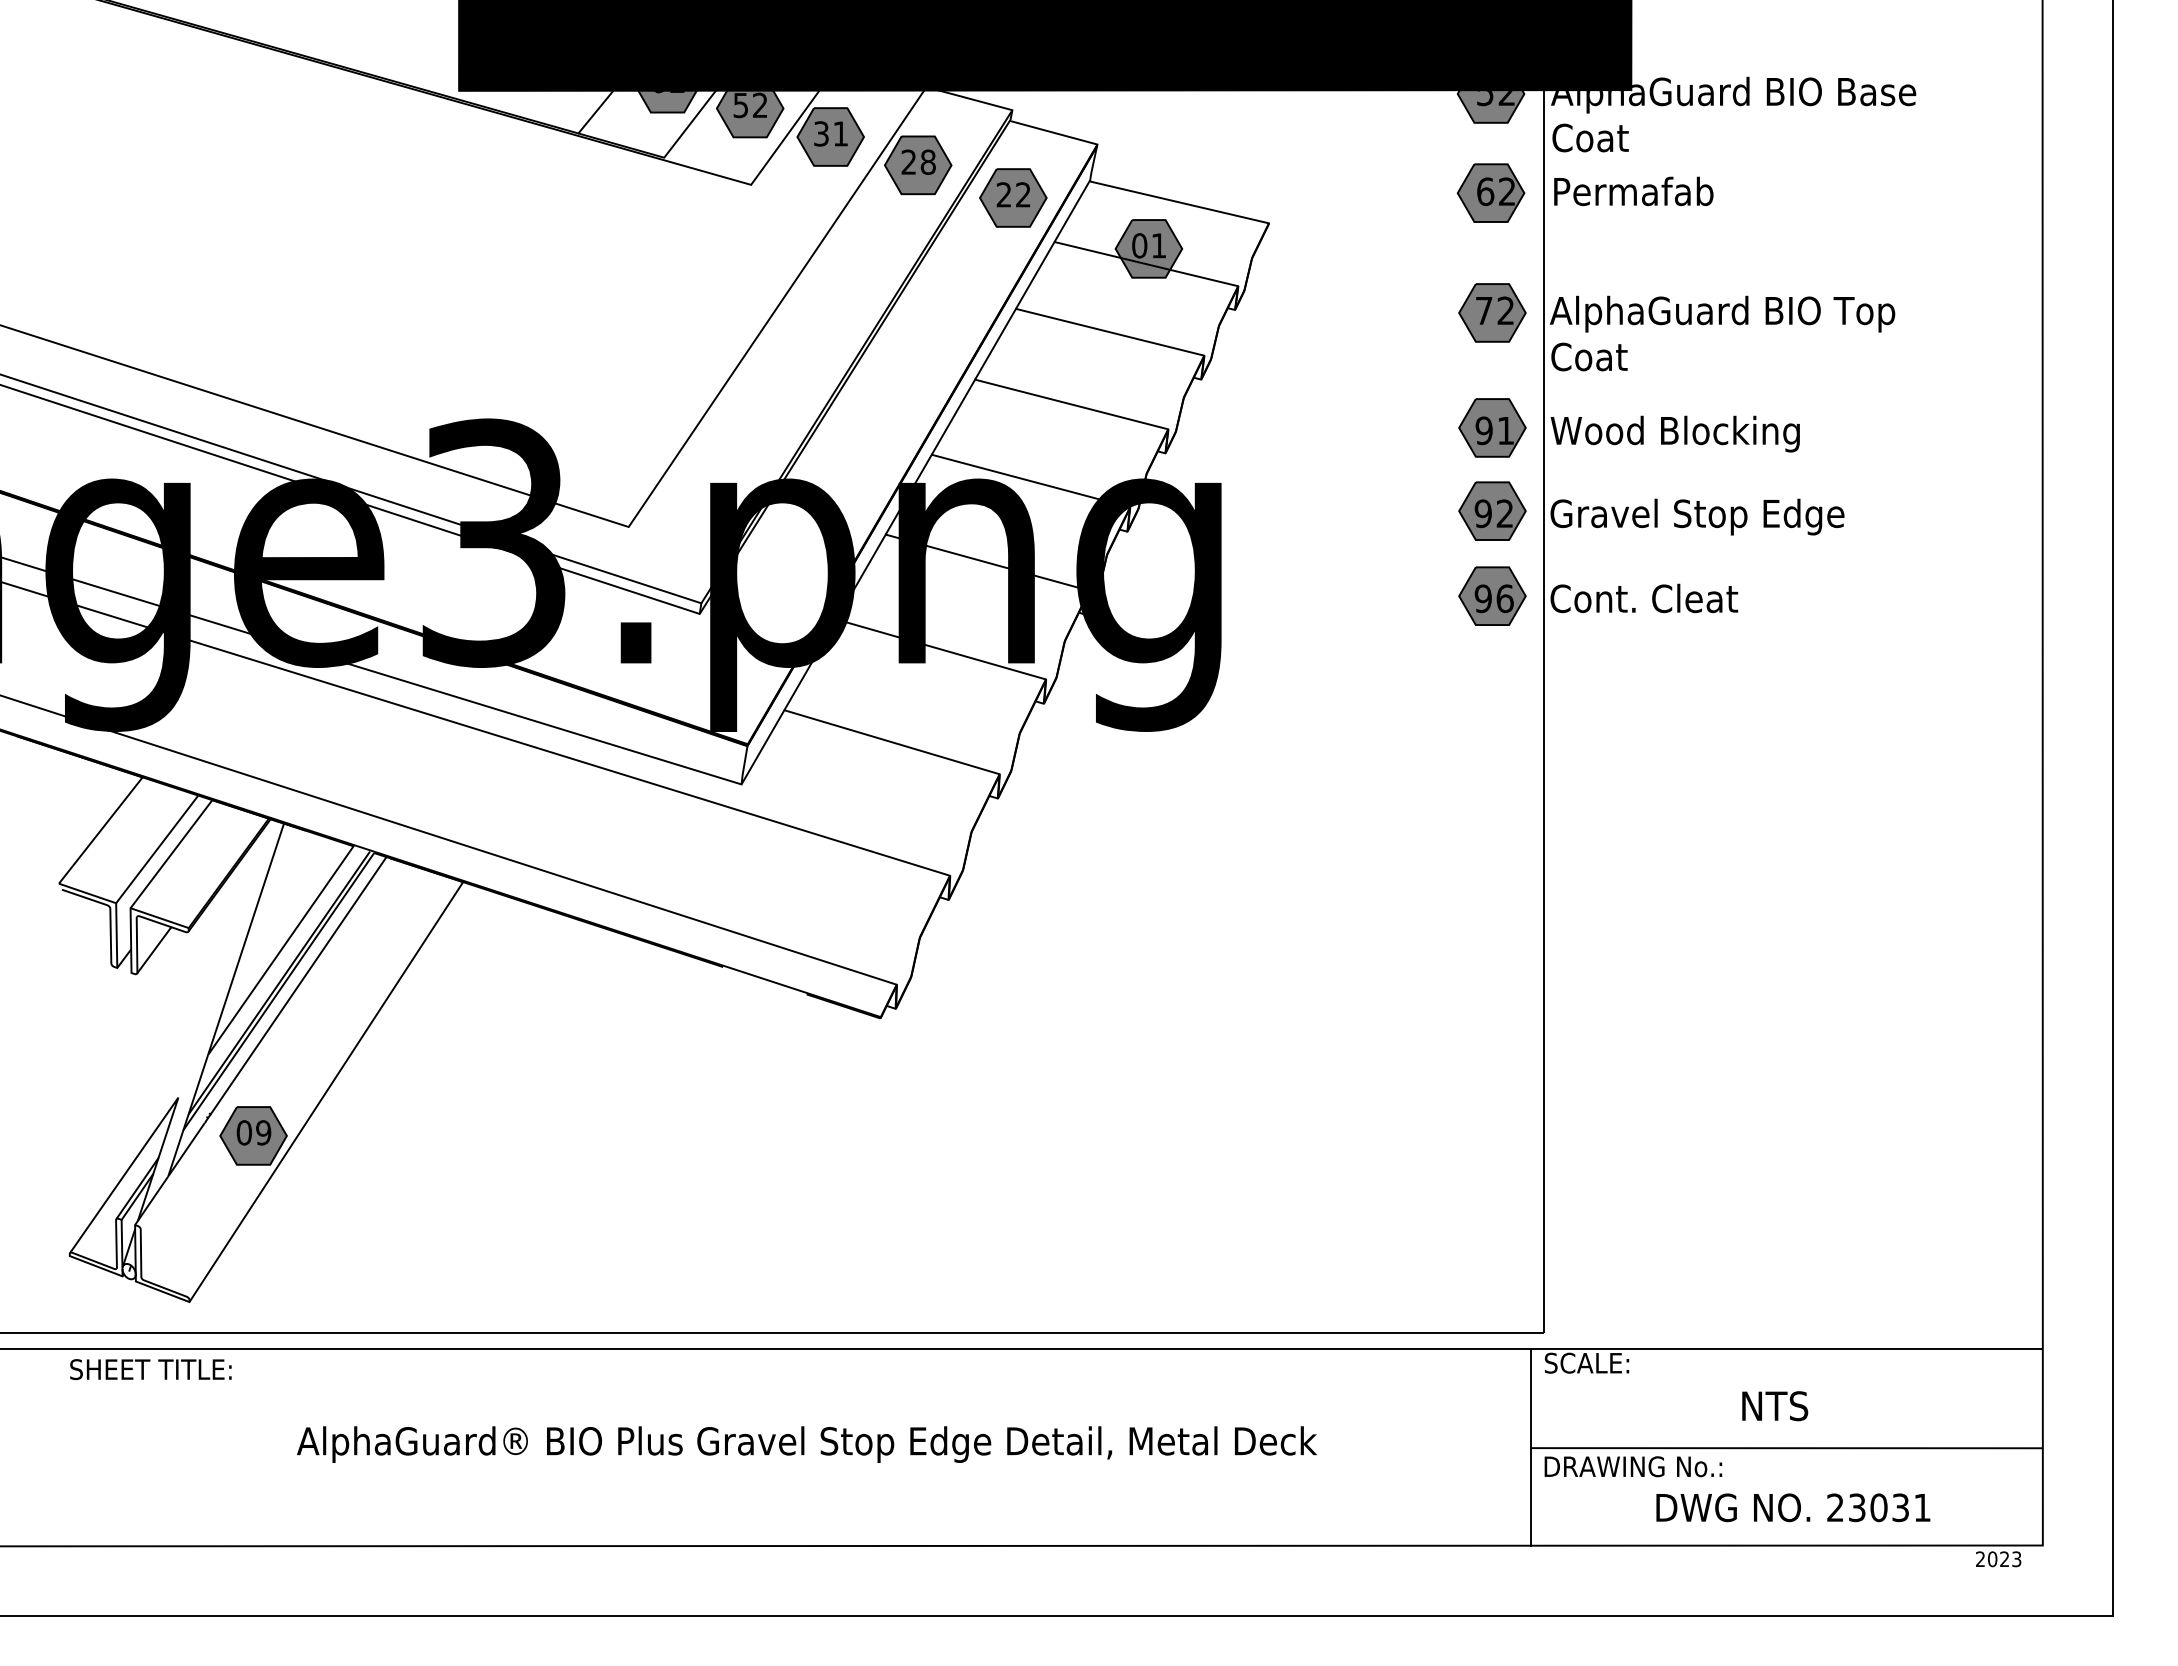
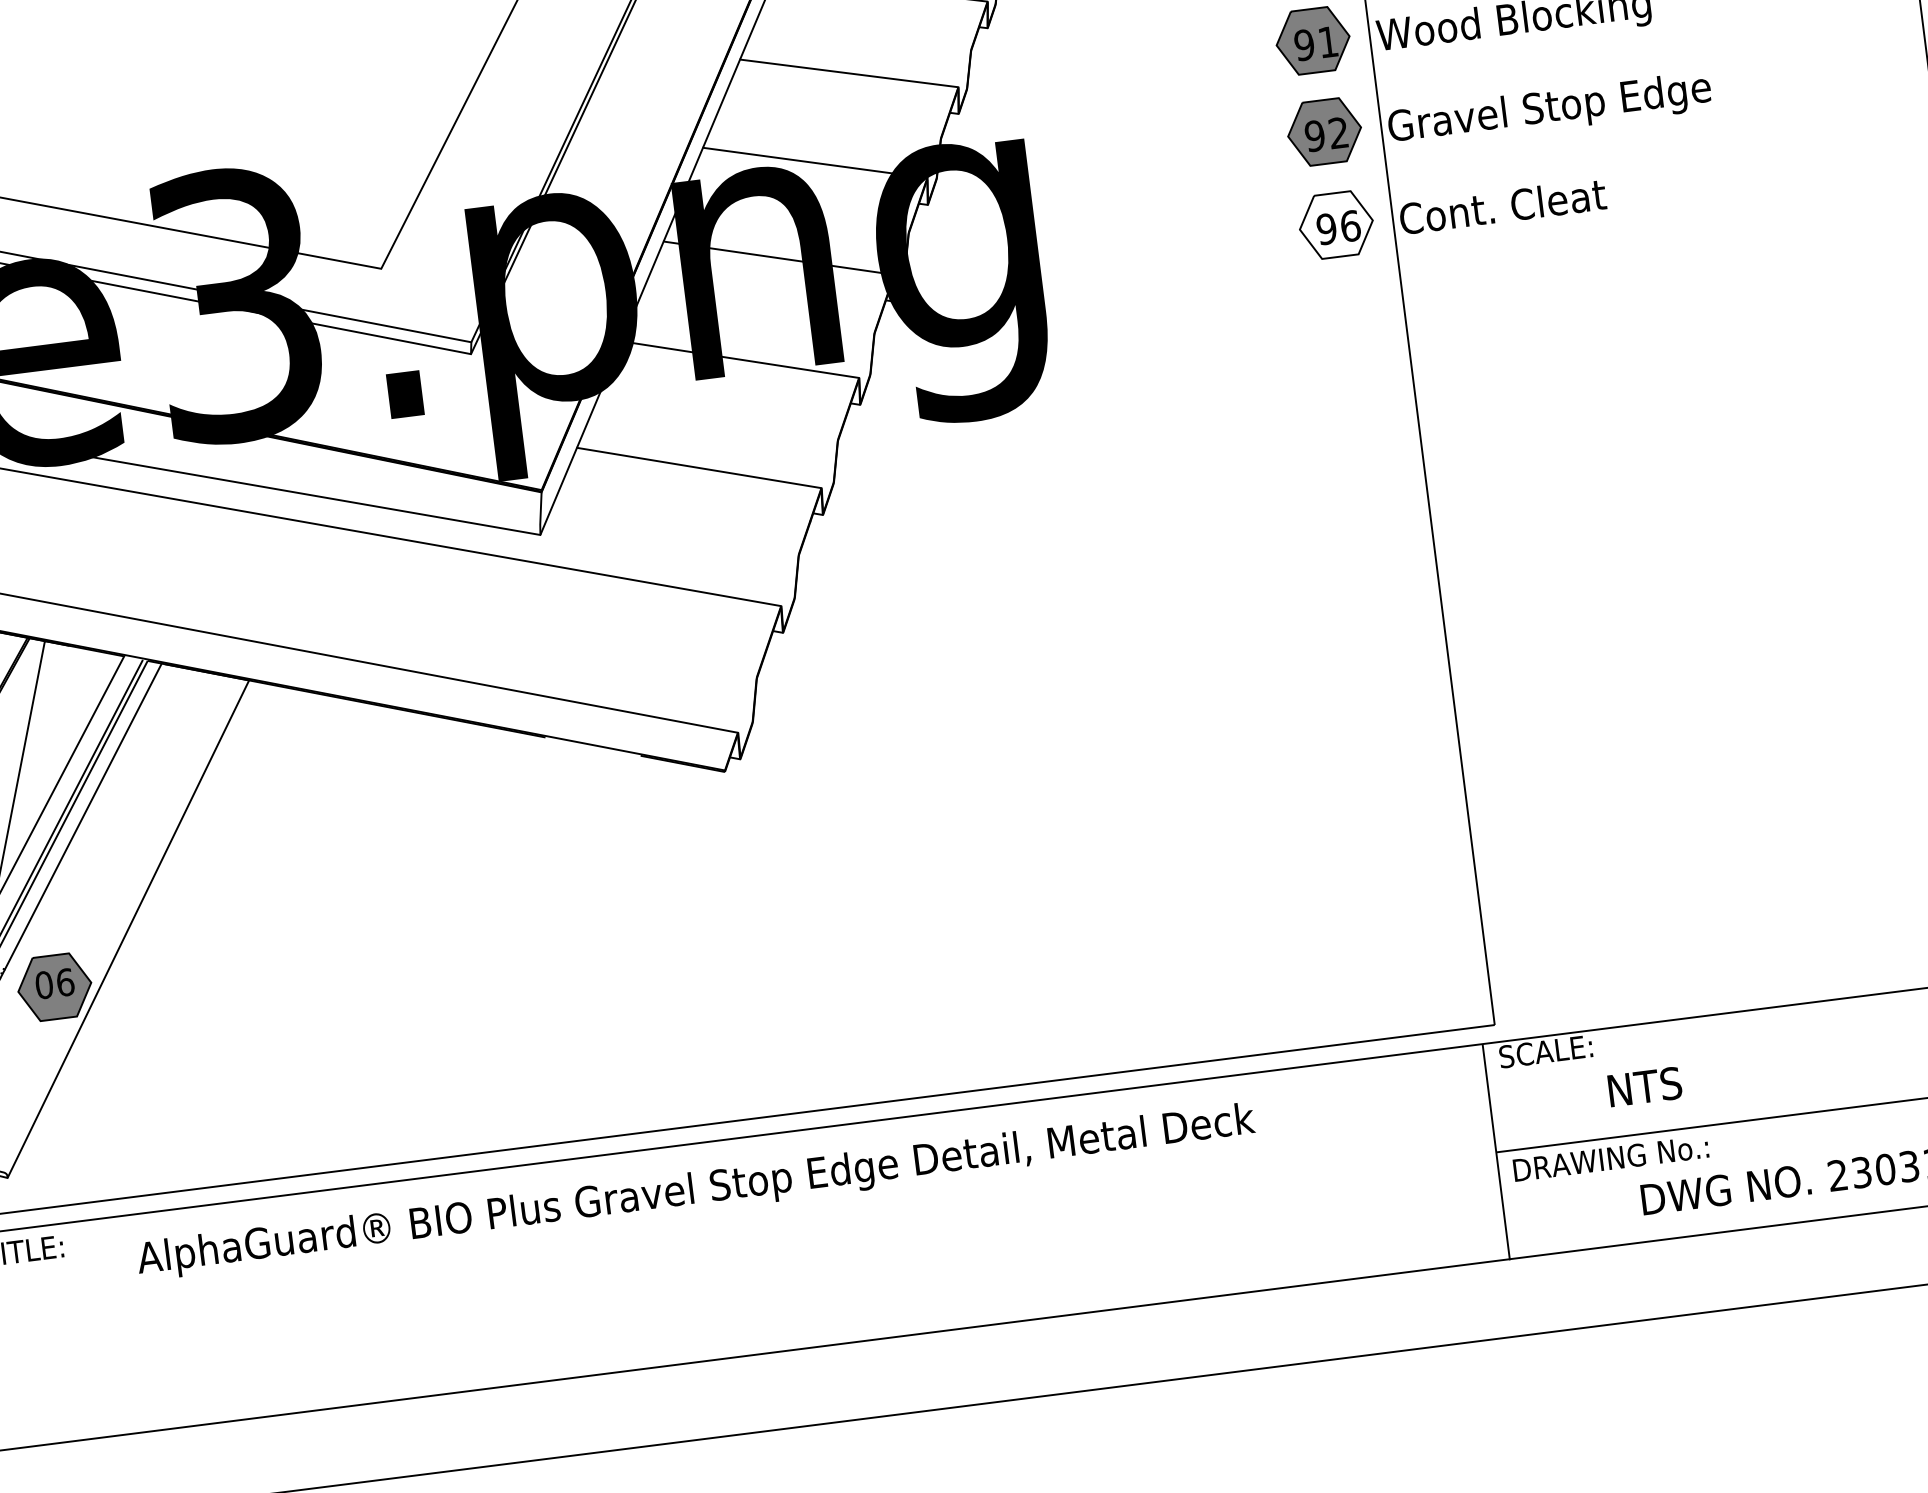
fill: (1492, 596) -> (1336, 225), removed
text: (263, 1132) -> (65, 982), 09 -> 06
text: (1775, 1406) -> (1645, 1087), moved
text: (806, 1444) -> (695, 1191), moved

